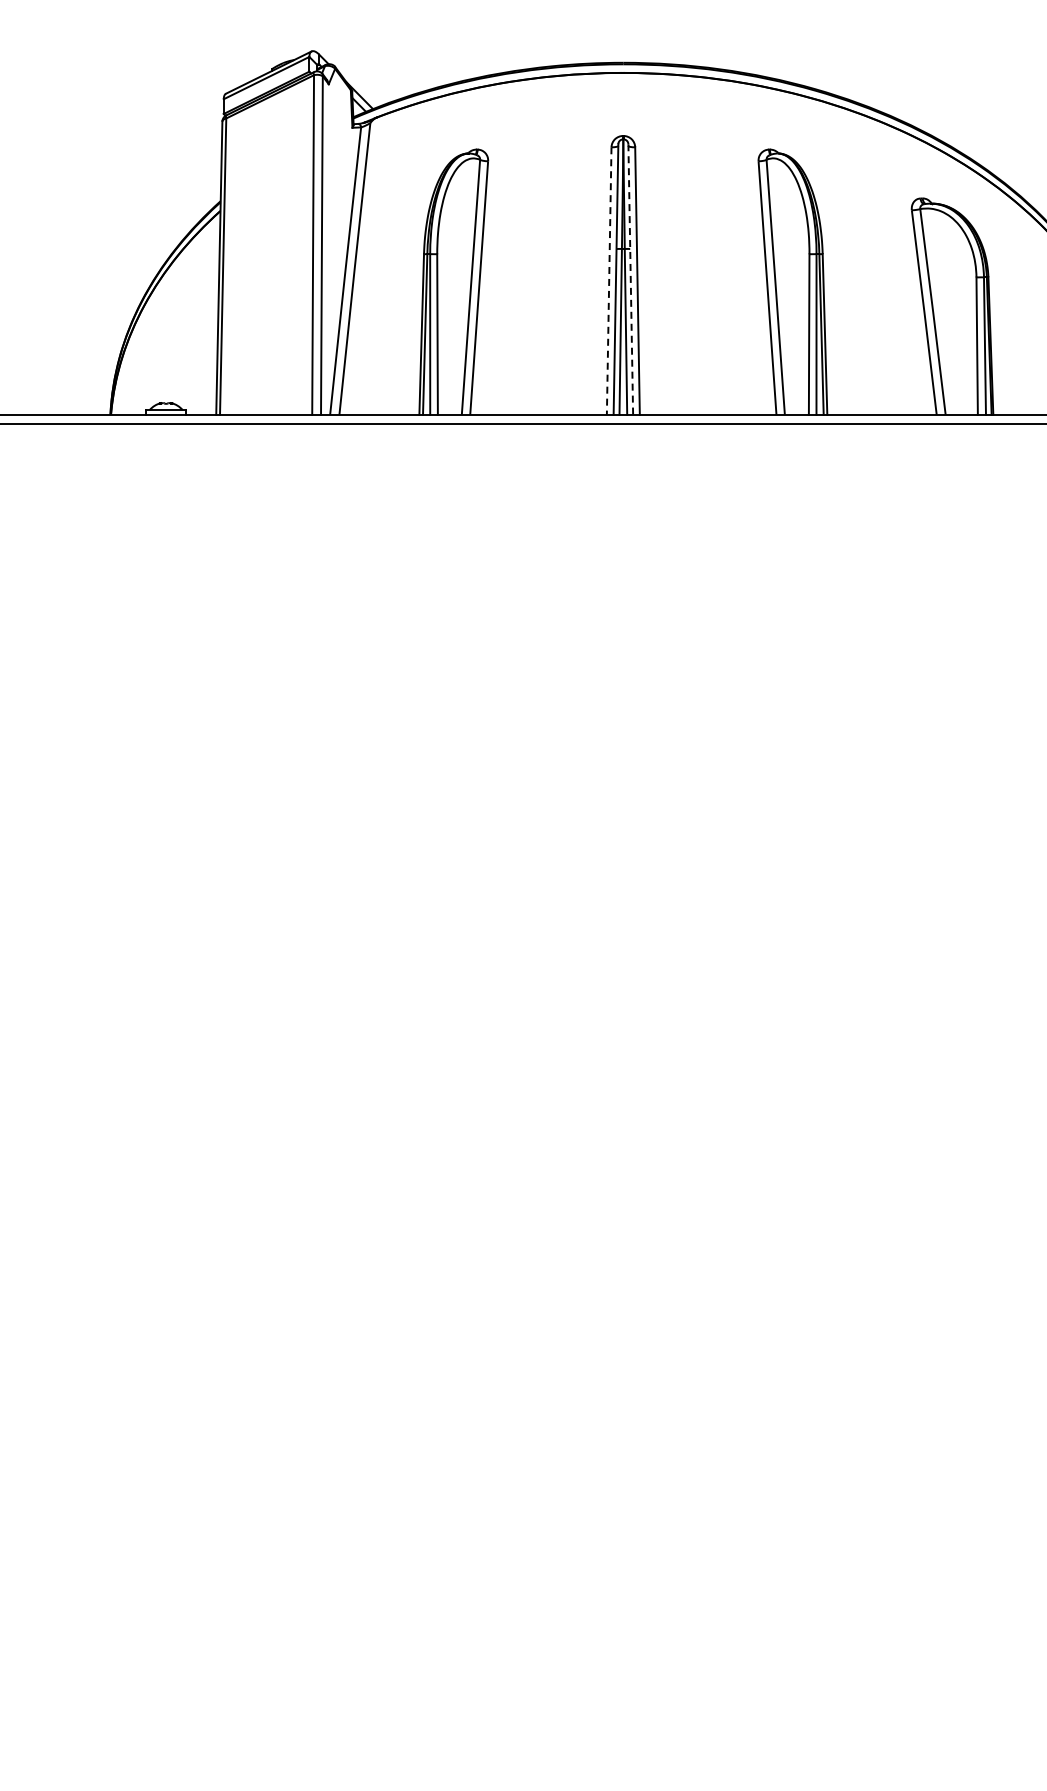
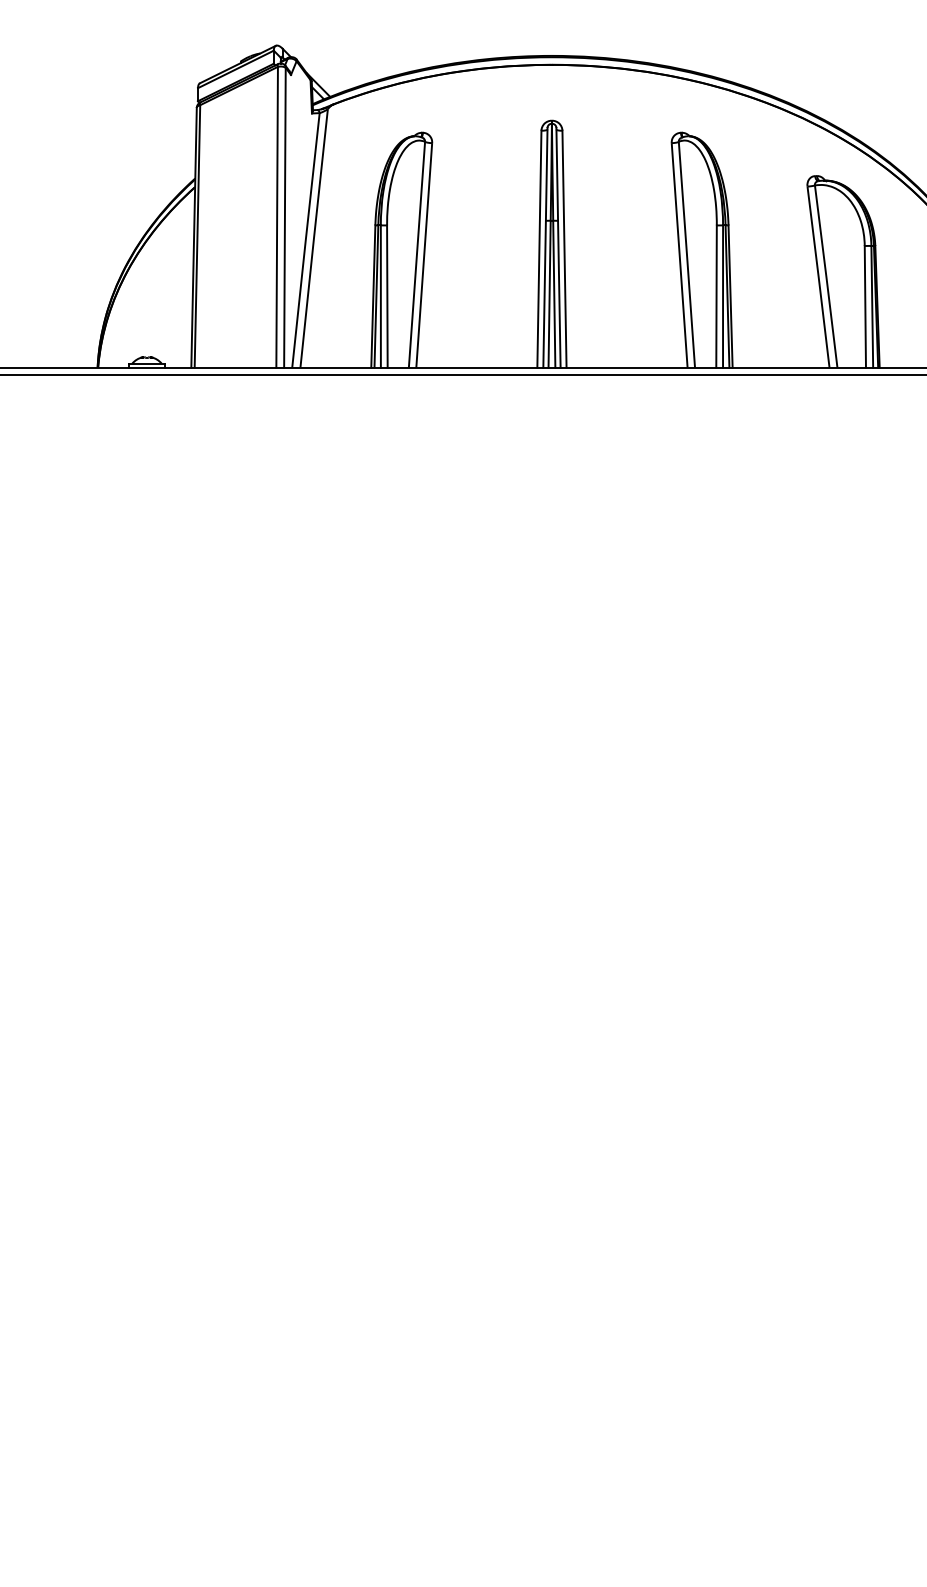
line: (630, 280) -> (558, 248), dashed -> solid
line: (609, 281) -> (539, 249), dashed -> solid

